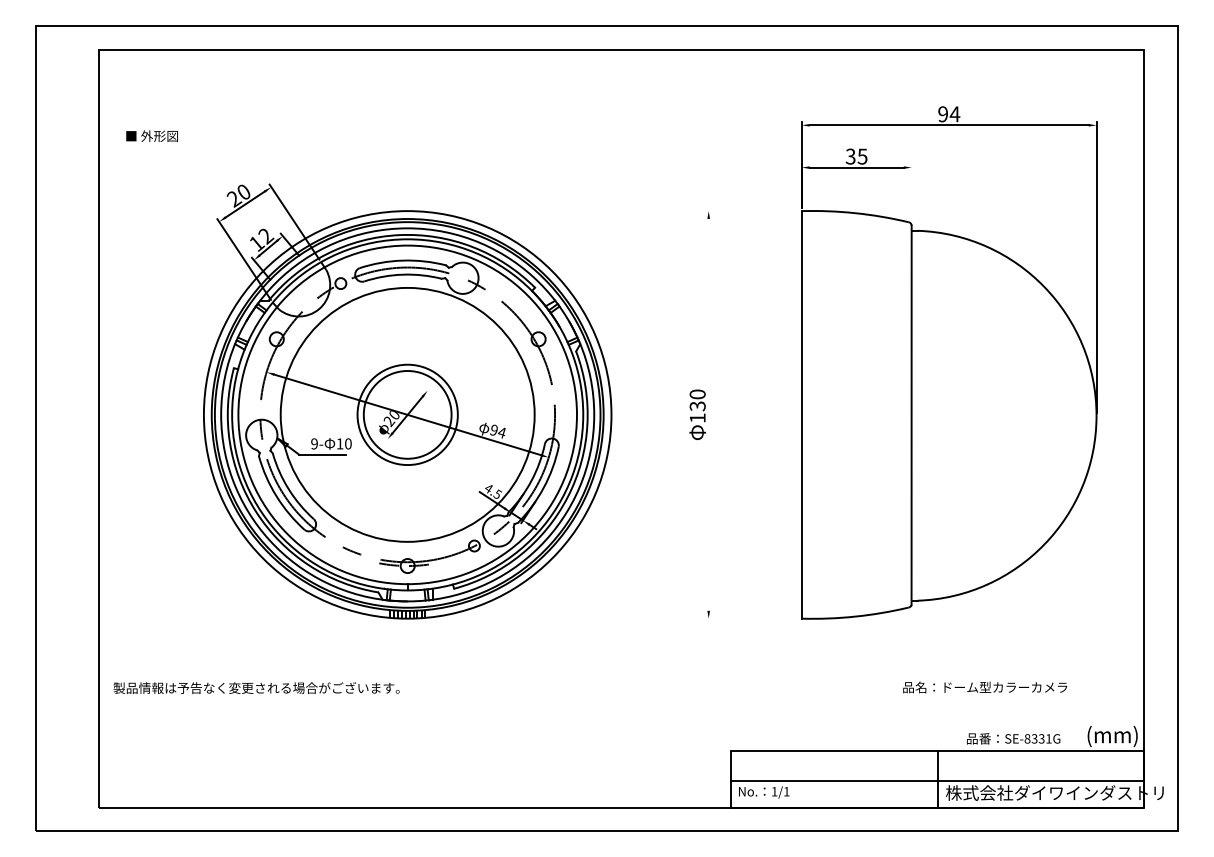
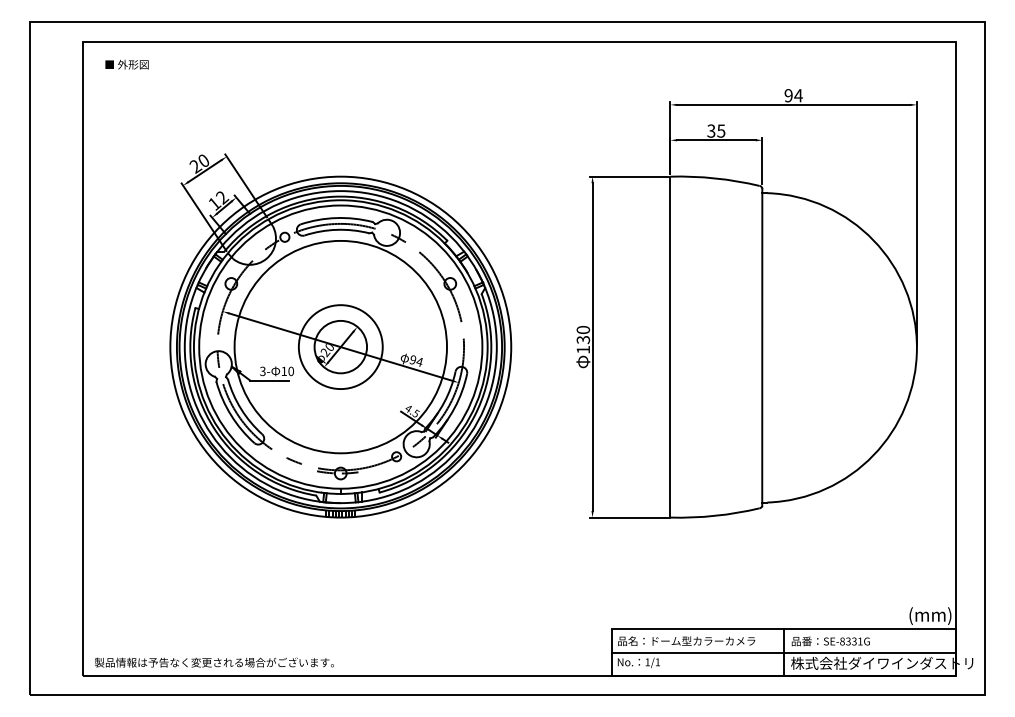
text: (151, 135) -> (126, 64), moved
line: (911, 191) -> (762, 160), added
line: (751, 211) -> (628, 177), added
circle: (407, 414) -> (340, 346), size x0.71
line: (708, 414) -> (592, 346), added
text: (314, 443) -> (262, 371), 9- -> 3-
line: (751, 618) -> (628, 517), added
text: (256, 687) -> (214, 662), moved
text: (985, 687) -> (686, 641), moved
text: (1013, 738) -> (830, 641), moved

